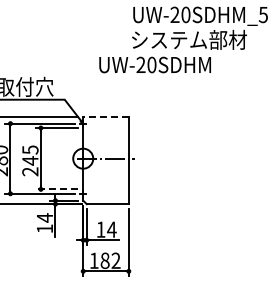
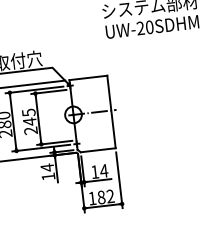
text: (154, 64) -> (151, 26), moved
line: (106, 116) -> (88, 77), dashed -> solid
line: (56, 189) -> (54, 143), dashed -> solid

